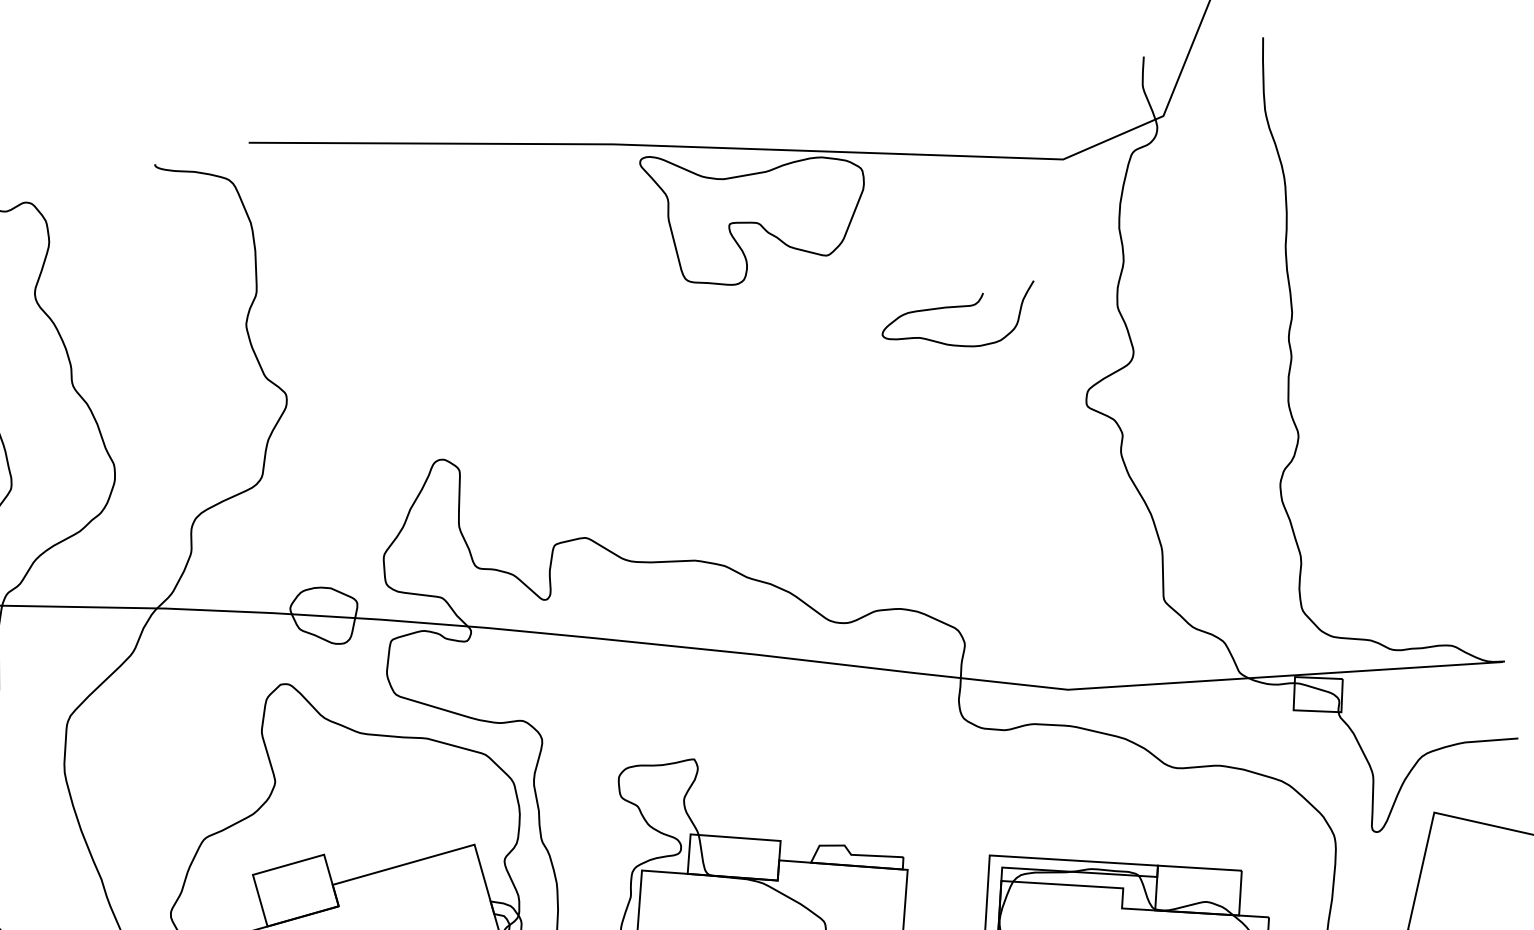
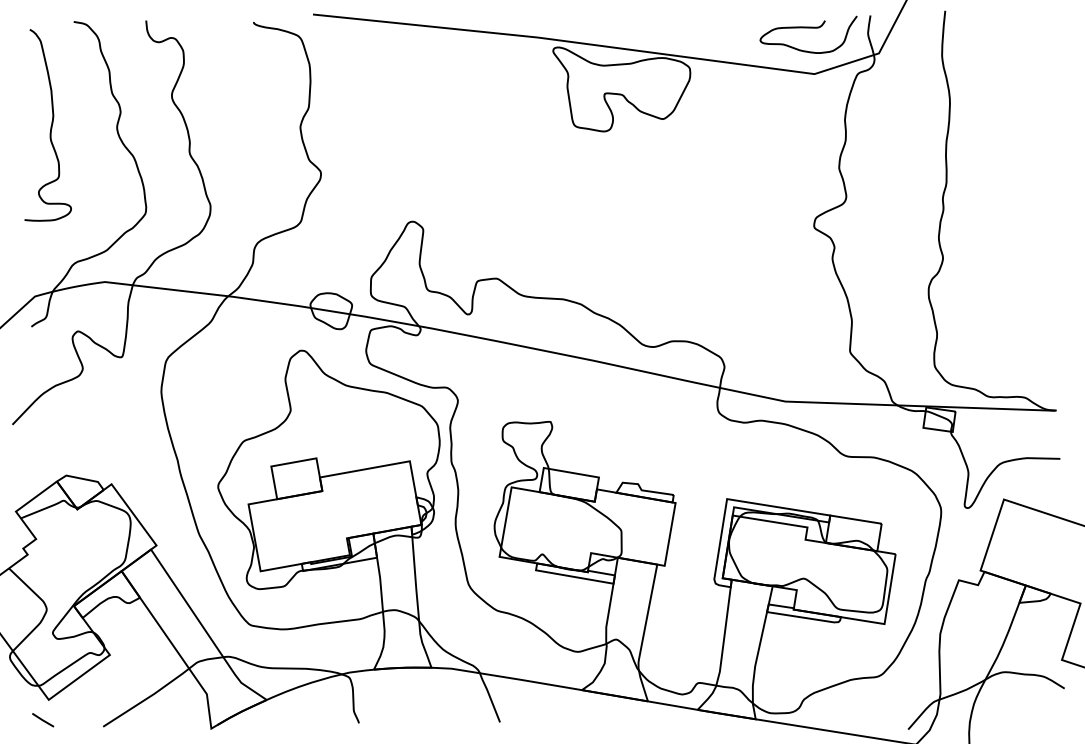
curve: (957, 308) -> (808, 28), moved

